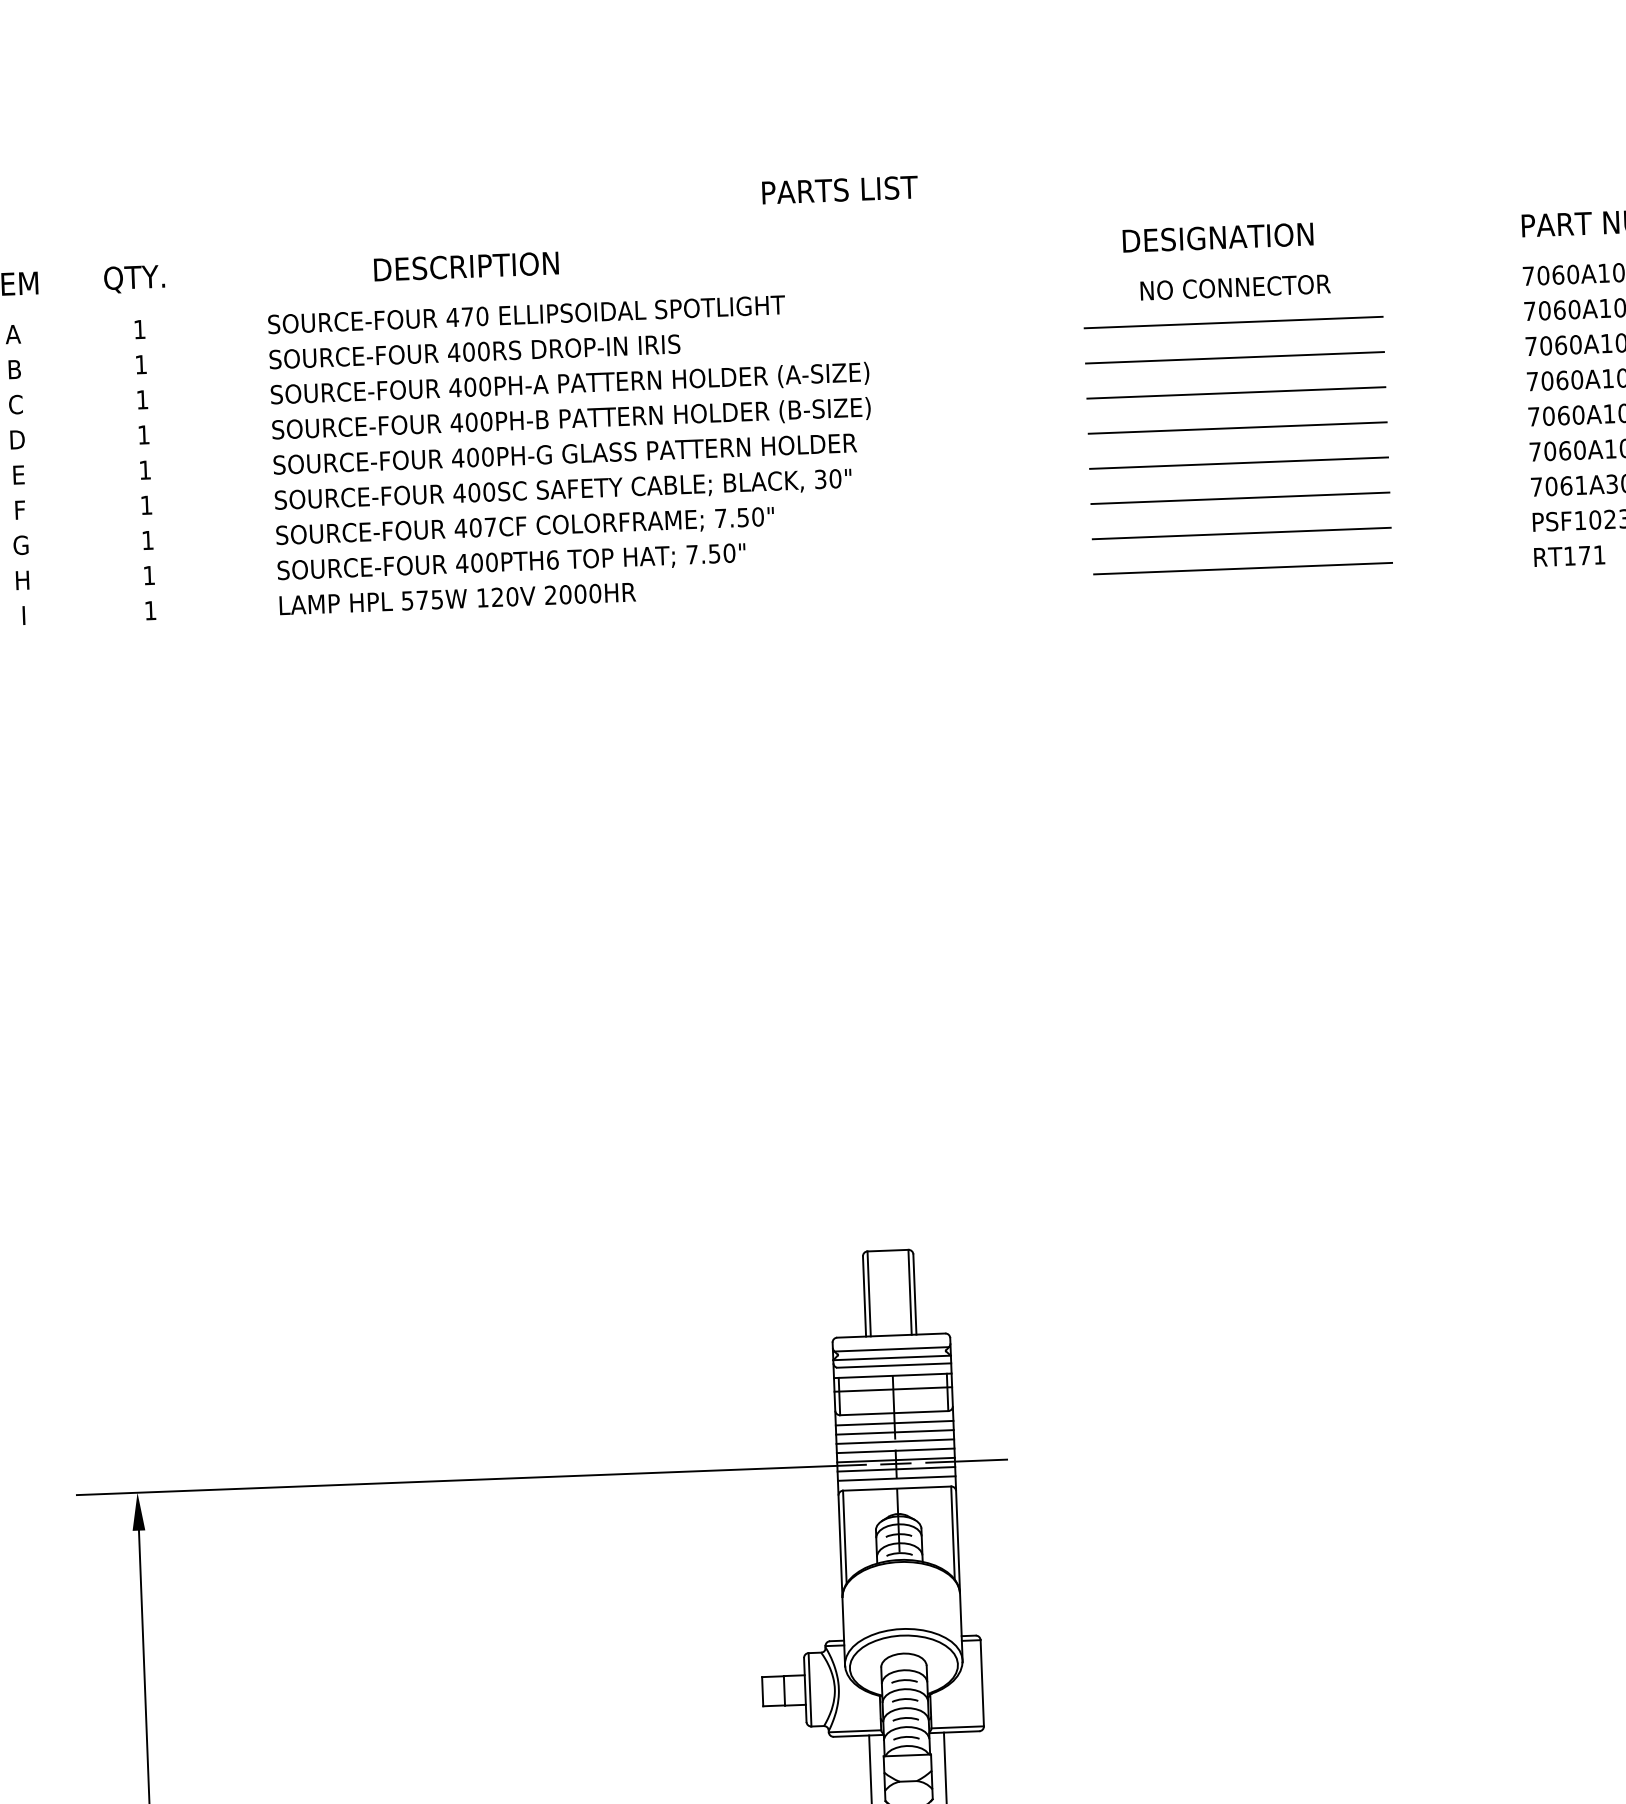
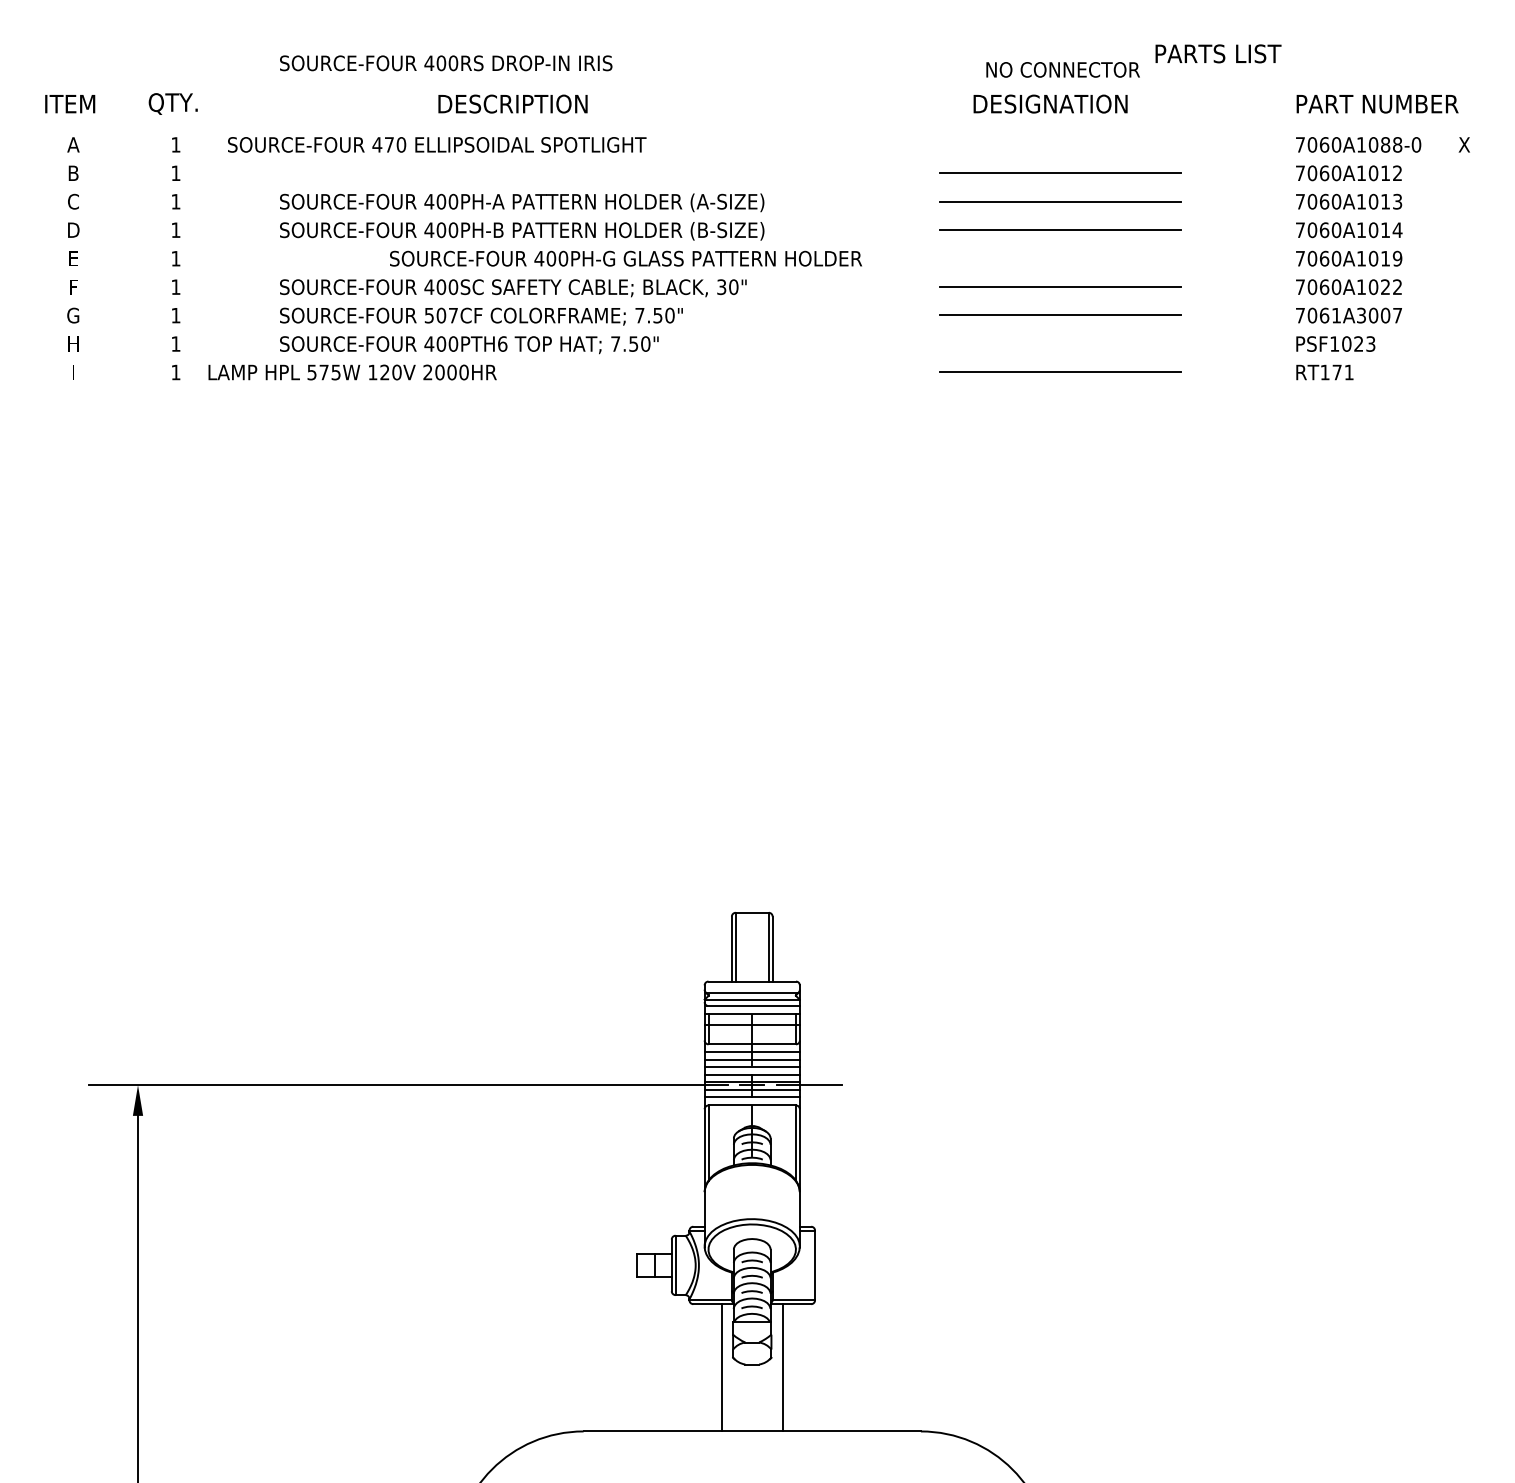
text: (840, 189) -> (1218, 53), moved
text: (465, 265) -> (512, 103), moved
text: (1234, 287) -> (1062, 69), moved
text: (526, 314) -> (437, 144), moved
text: (475, 352) -> (446, 63), moved
line: (1237, 427) -> (1060, 258), removed
text: (564, 453) -> (625, 258), moved
text: (461, 528) -> (429, 315), 407CF -> 507CF
line: (1241, 534) -> (1060, 344), removed
text: (457, 598) -> (352, 372), moved

